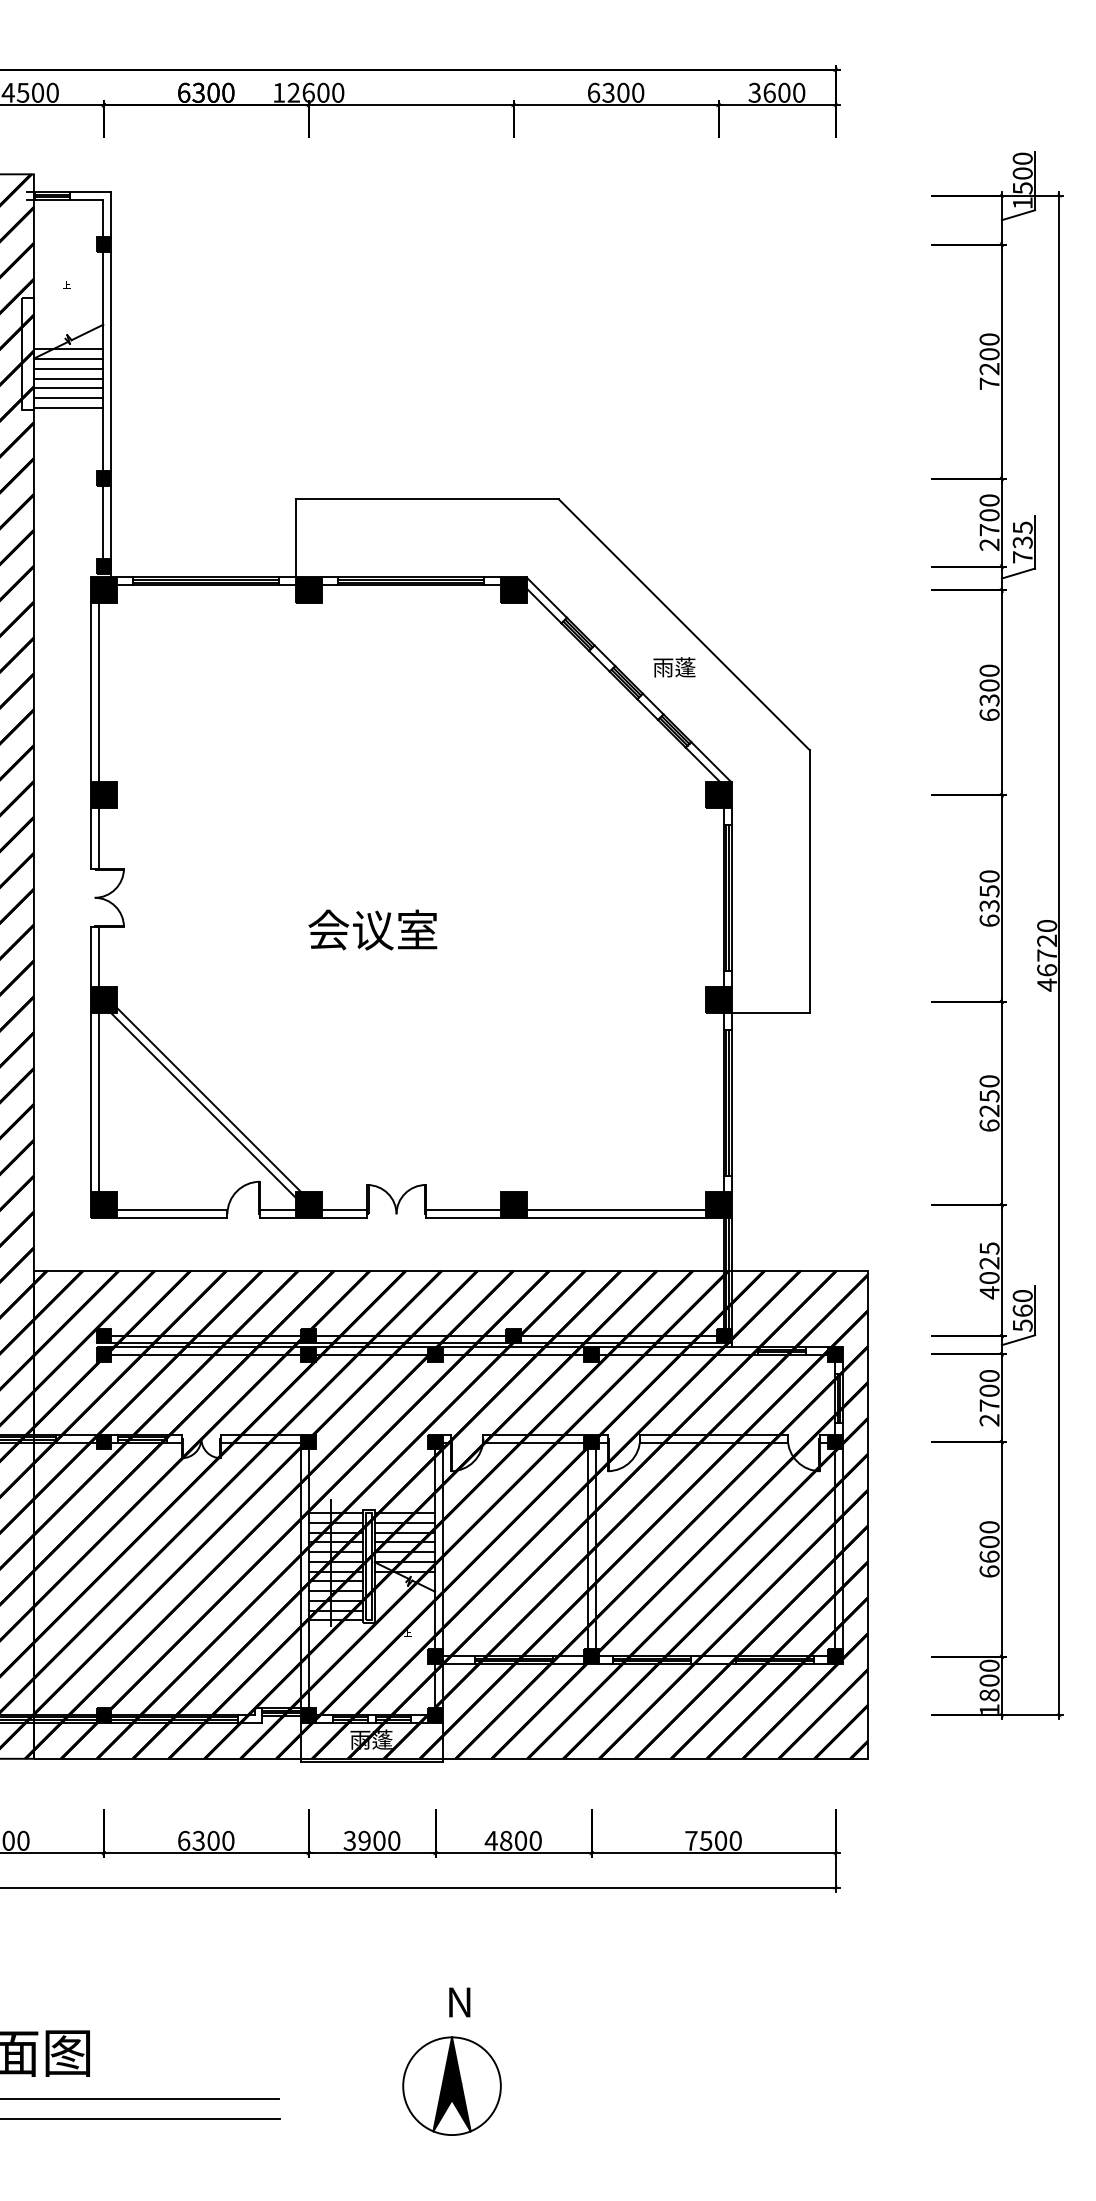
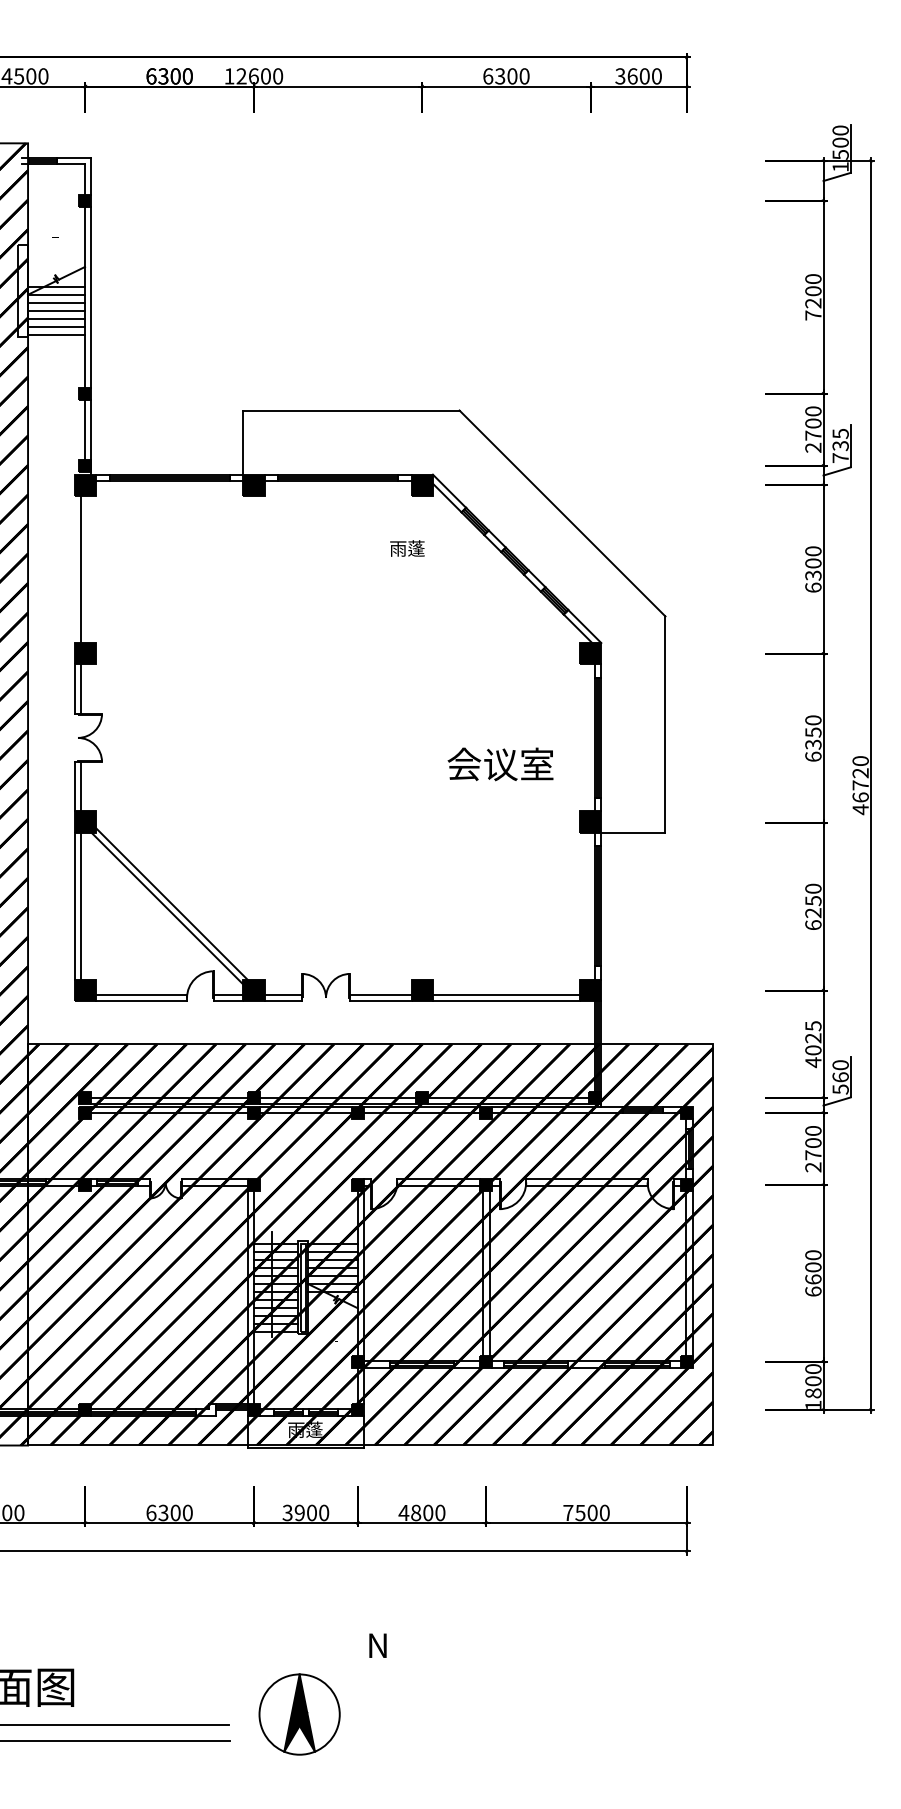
text: (674, 667) -> (407, 548), moved
line: (90, 692) -> (74, 569), removed
text: (372, 930) -> (500, 764), moved
part: (451, 2086) -> (299, 1714), moved

